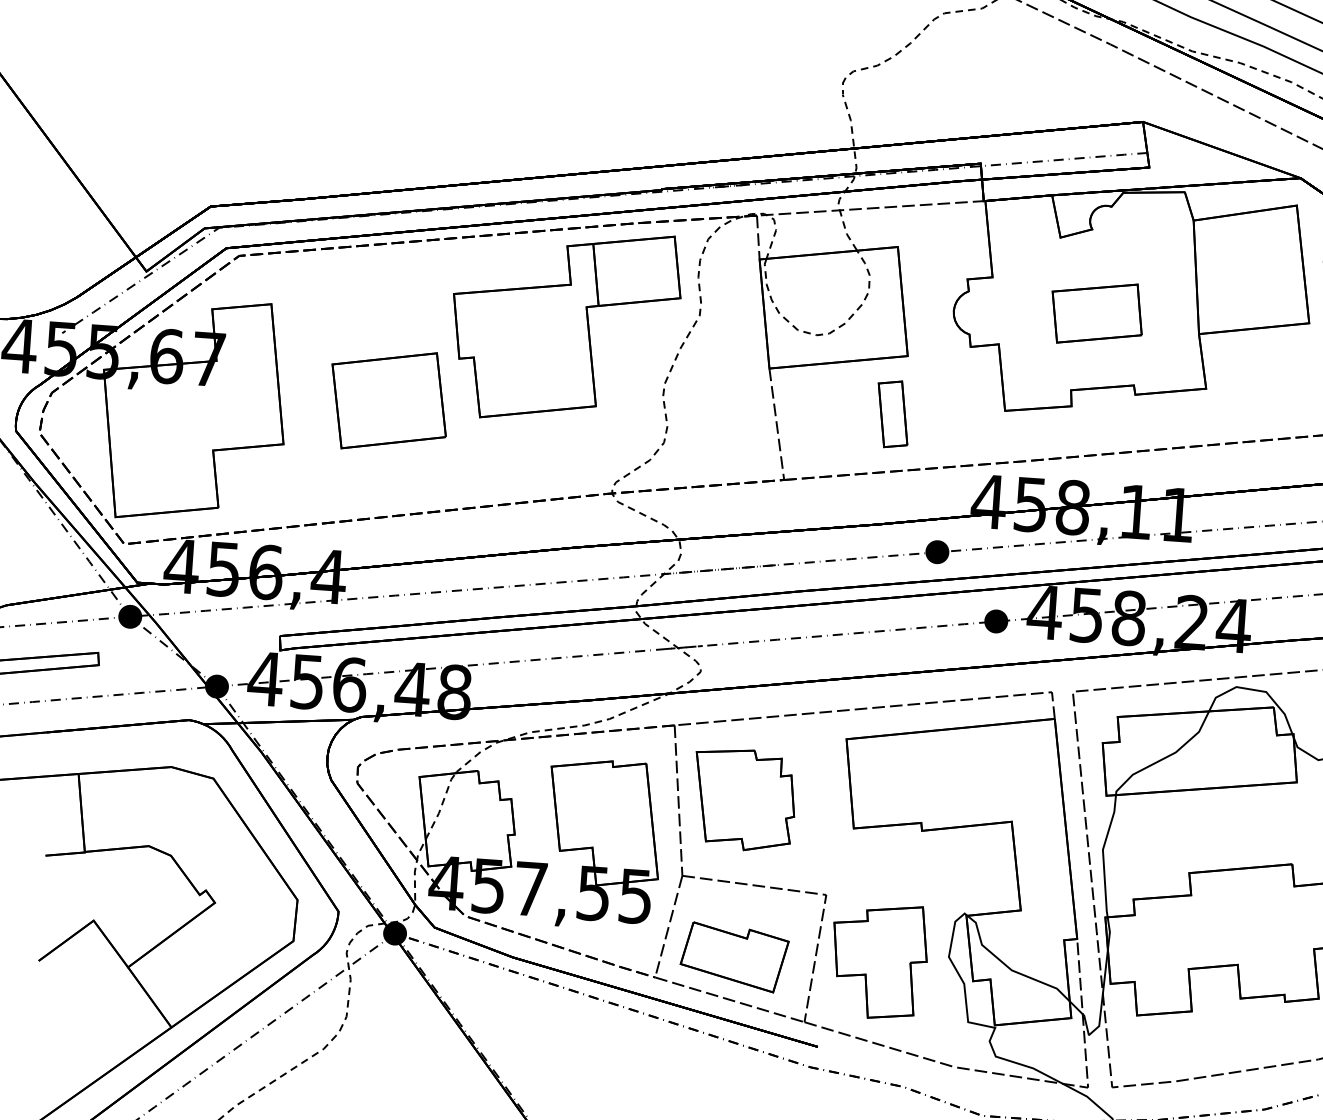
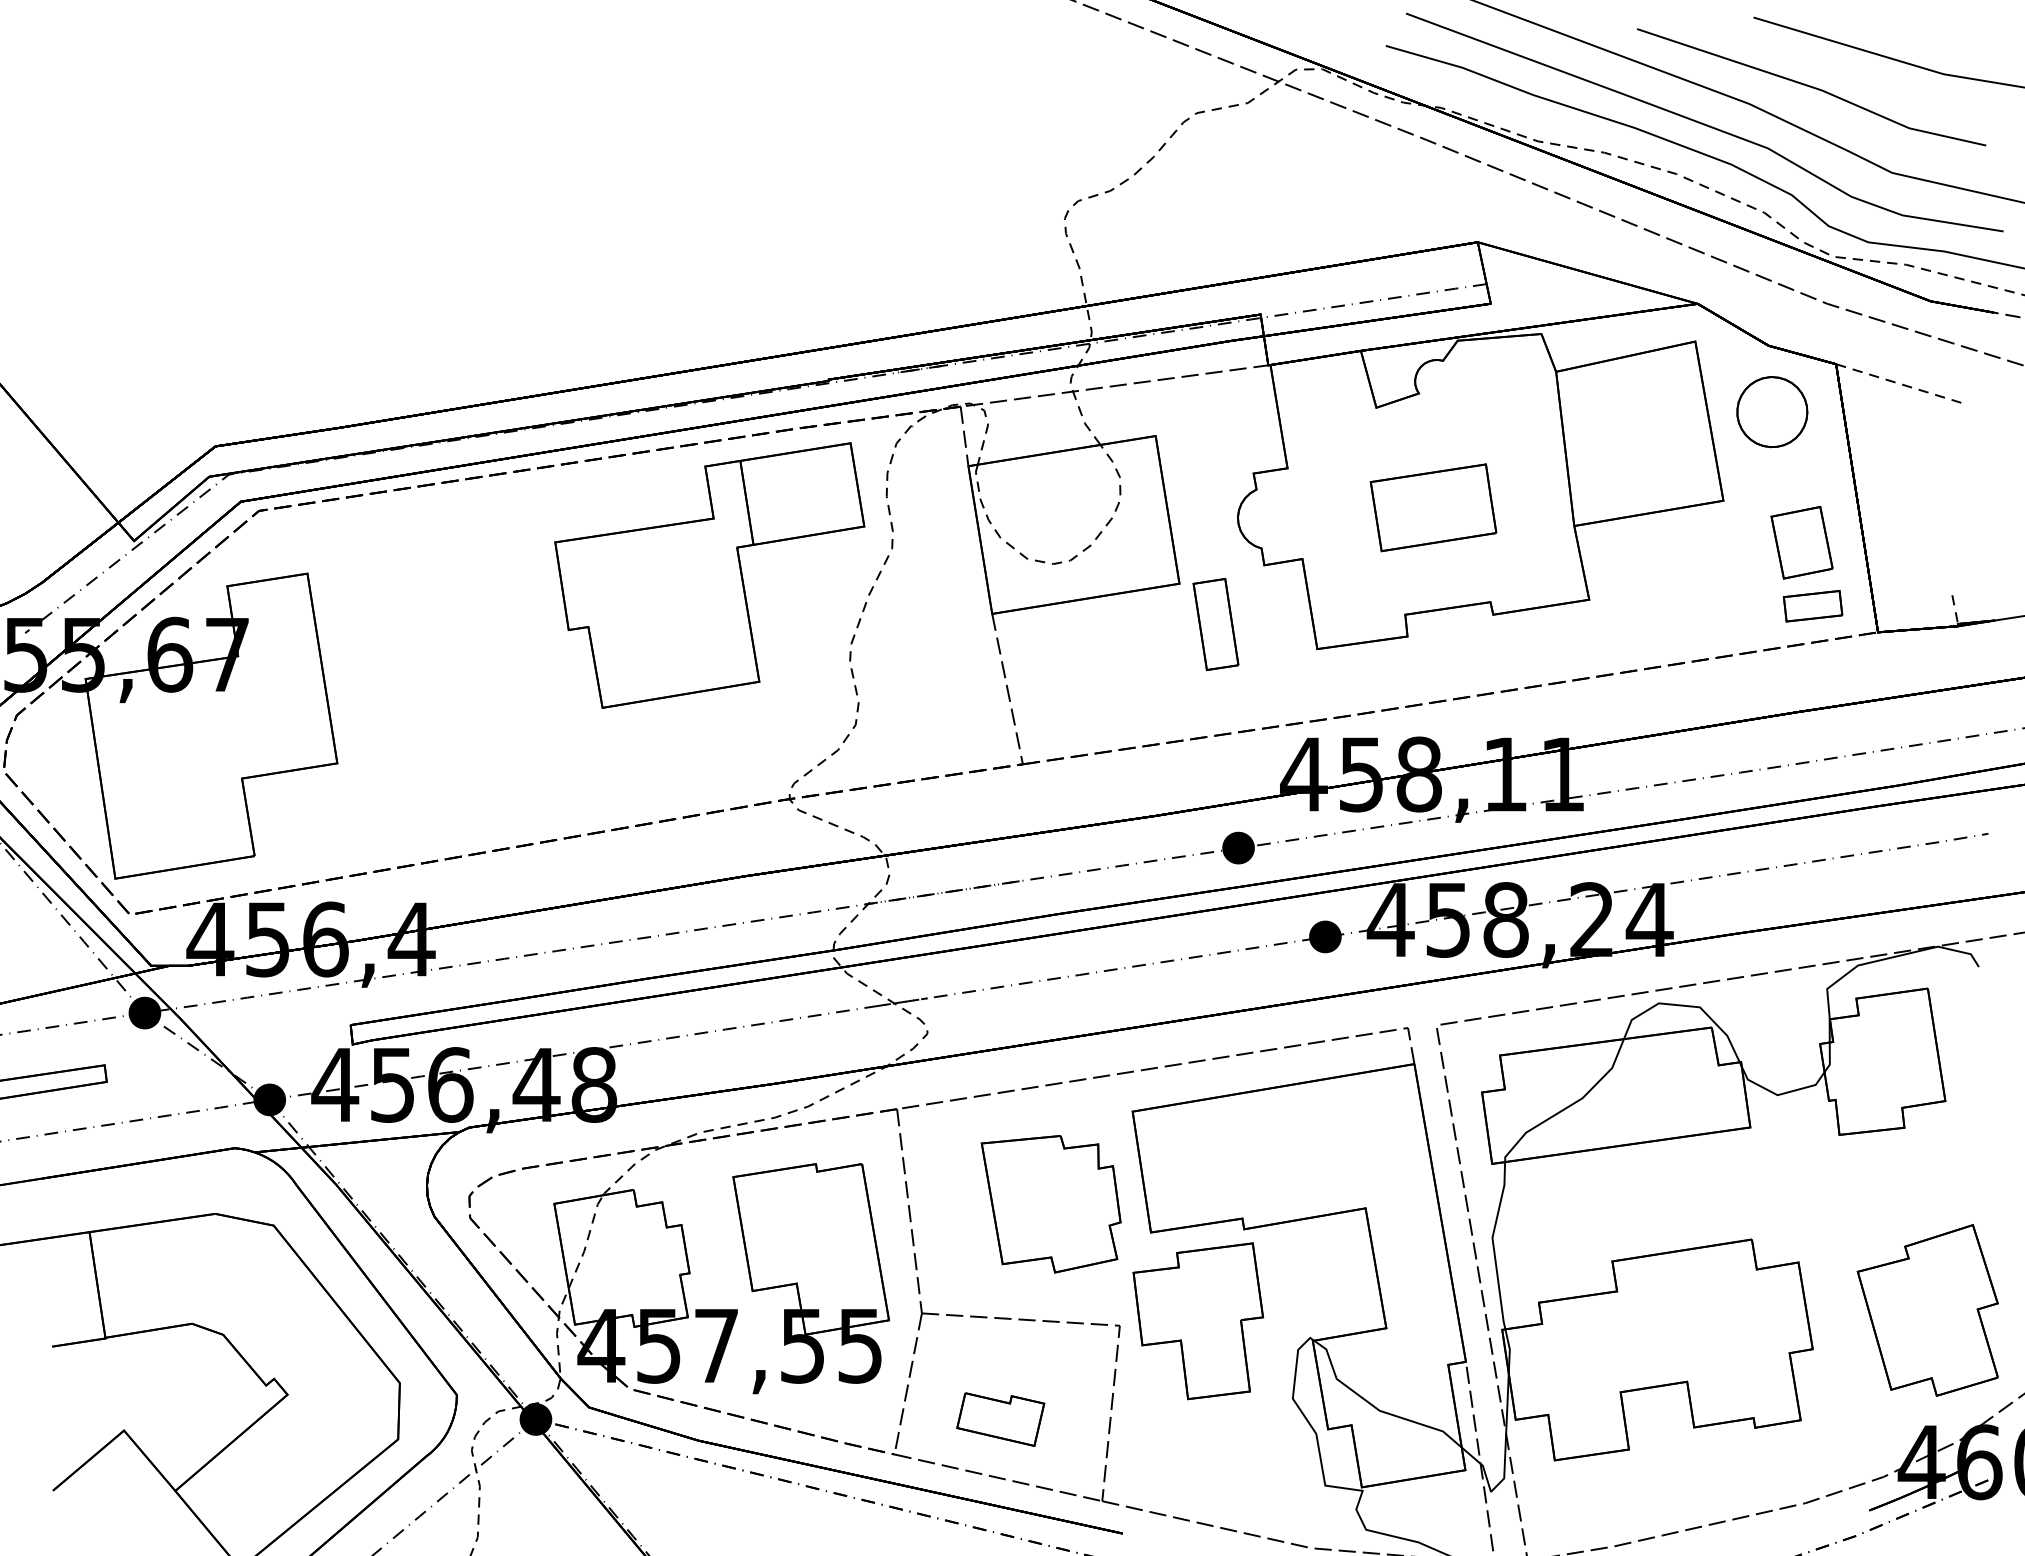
part: (388, 400) -> (476, 693), removed
part: (892, 414) -> (1215, 624), moved
part: (743, 800) -> (1050, 1204), moved
part: (734, 957) -> (1000, 1419), size x0.6
part: (879, 961) -> (1198, 1321), moved

